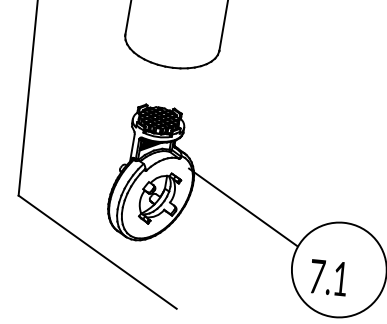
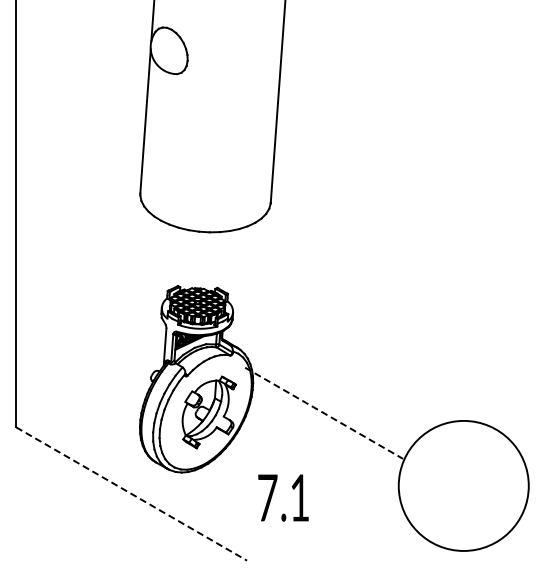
line: (243, 207) -> (324, 413), solid -> dashed
line: (98, 252) -> (132, 494), solid -> dashed
text: (328, 277) -> (283, 497), moved

